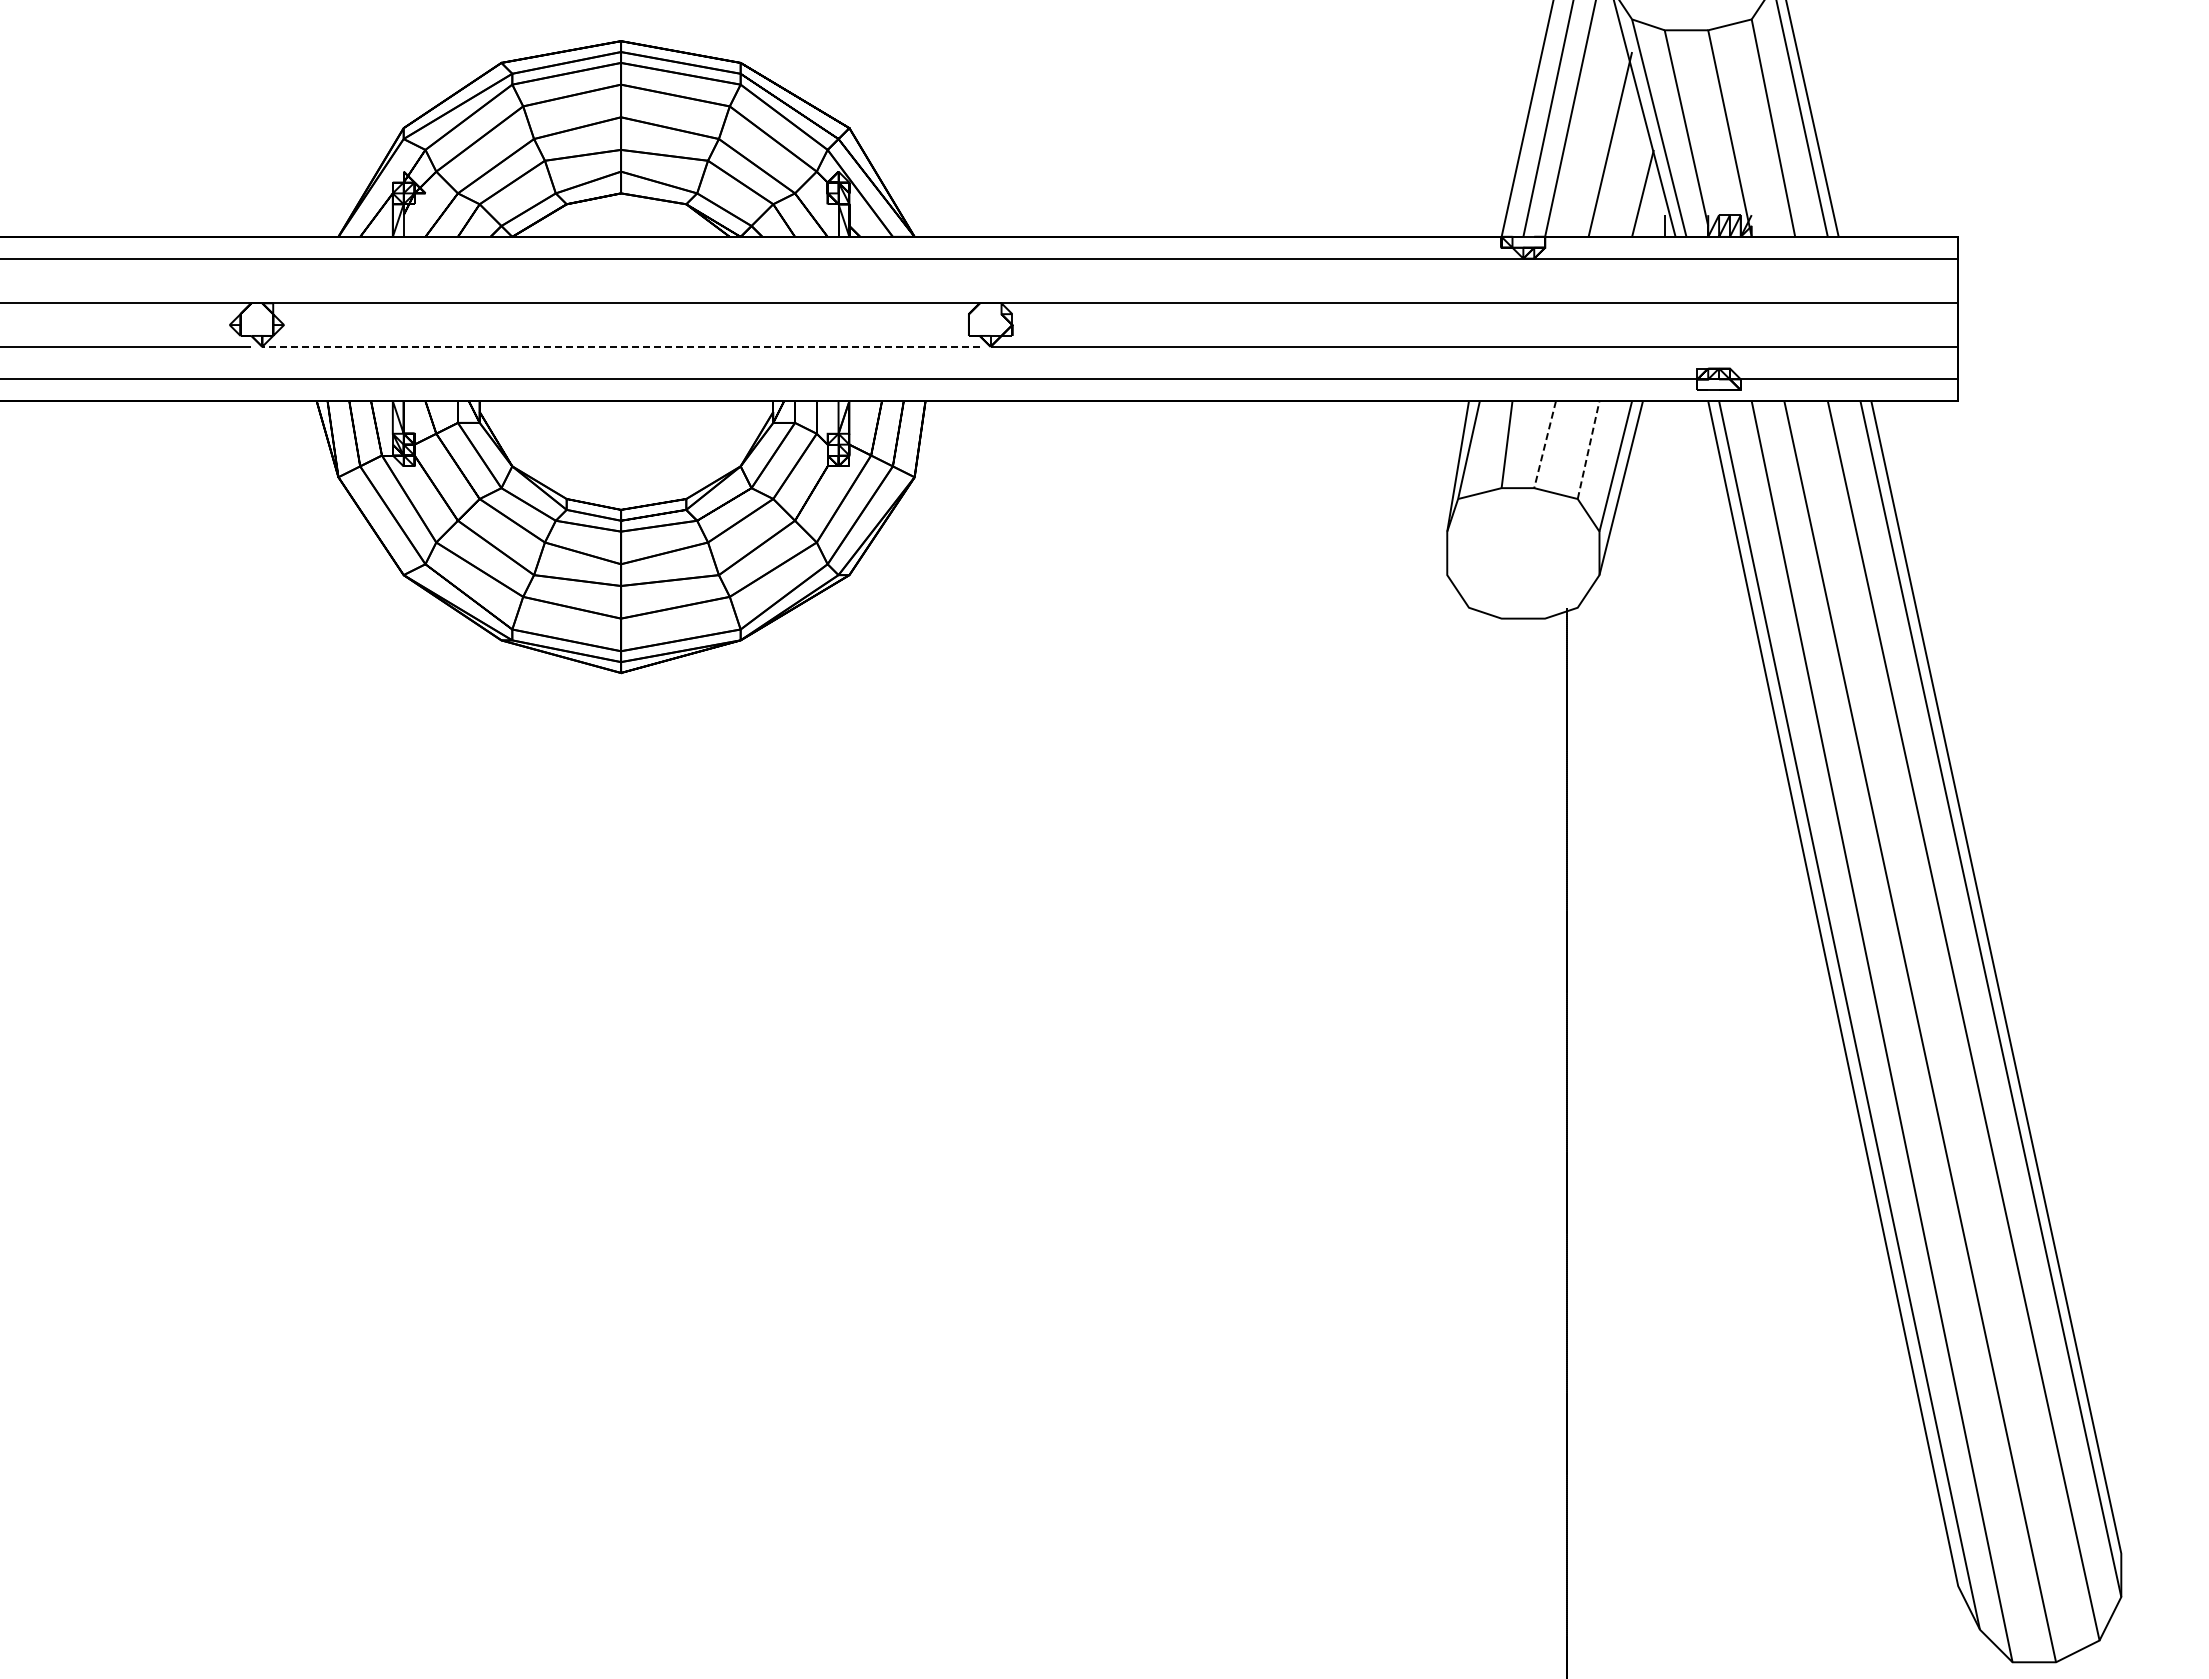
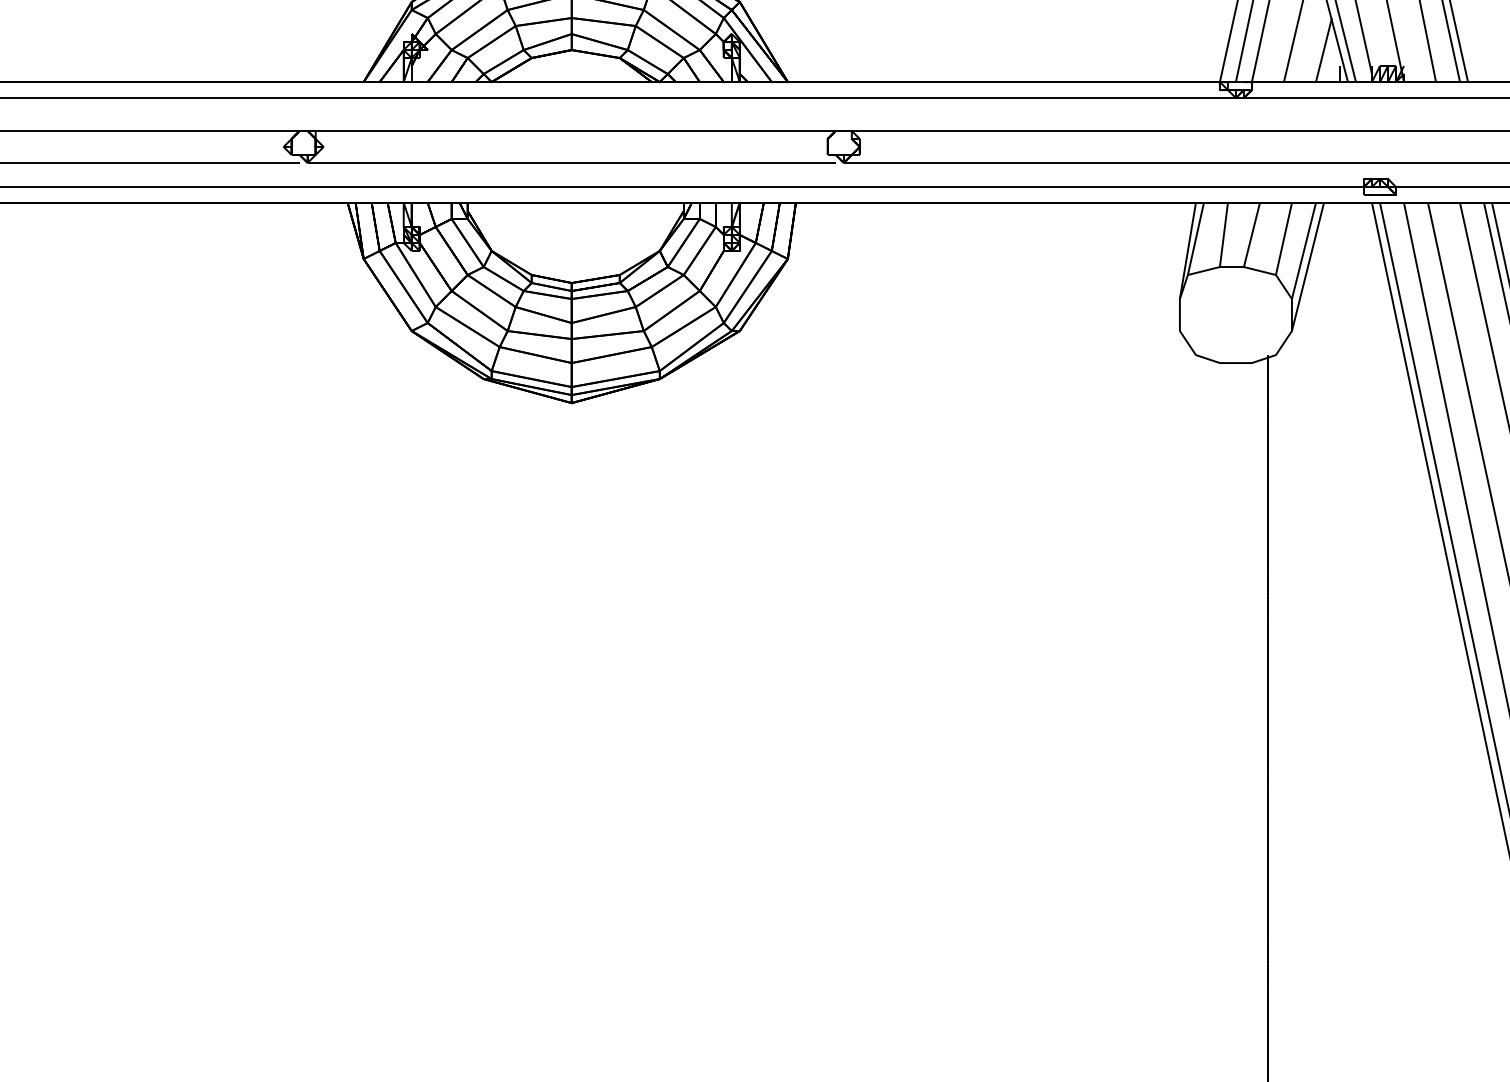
line: (621, 346) -> (572, 162), dashed -> solid
line: (1545, 444) -> (1252, 234), dashed -> solid
line: (1588, 449) -> (1283, 238), dashed -> solid

